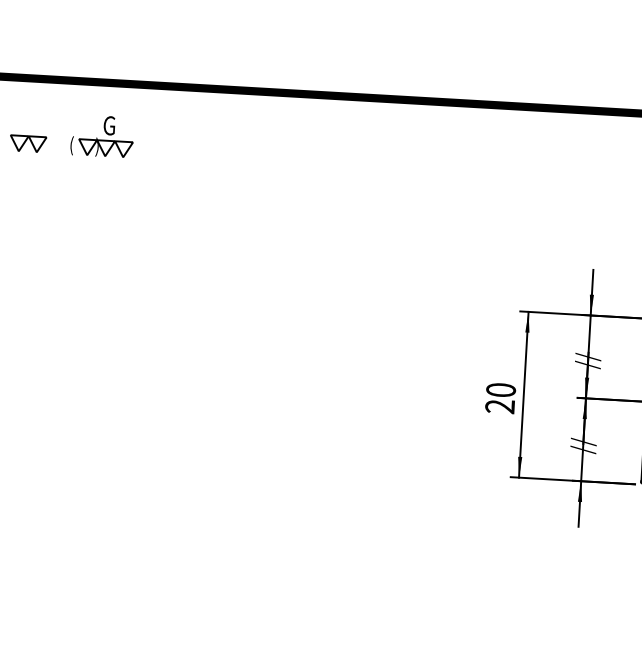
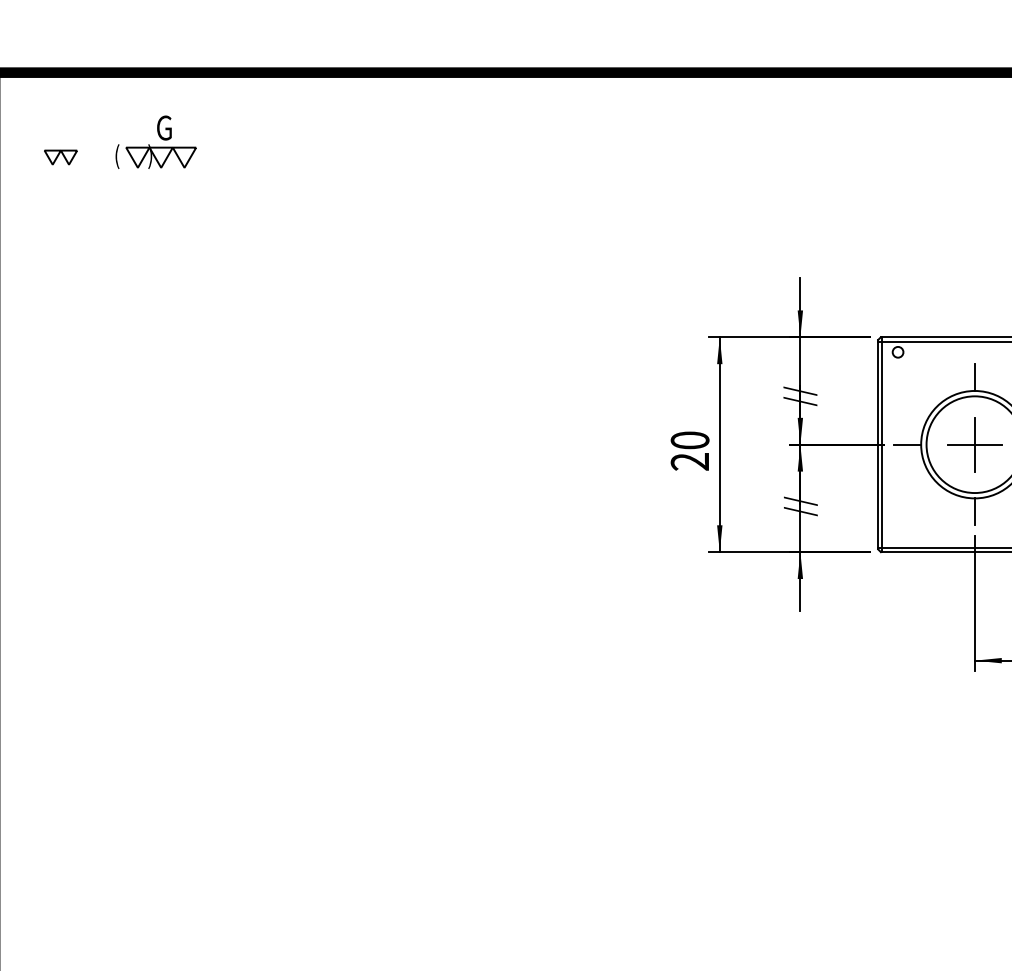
part: (27, 143) -> (60, 157), size x0.7

